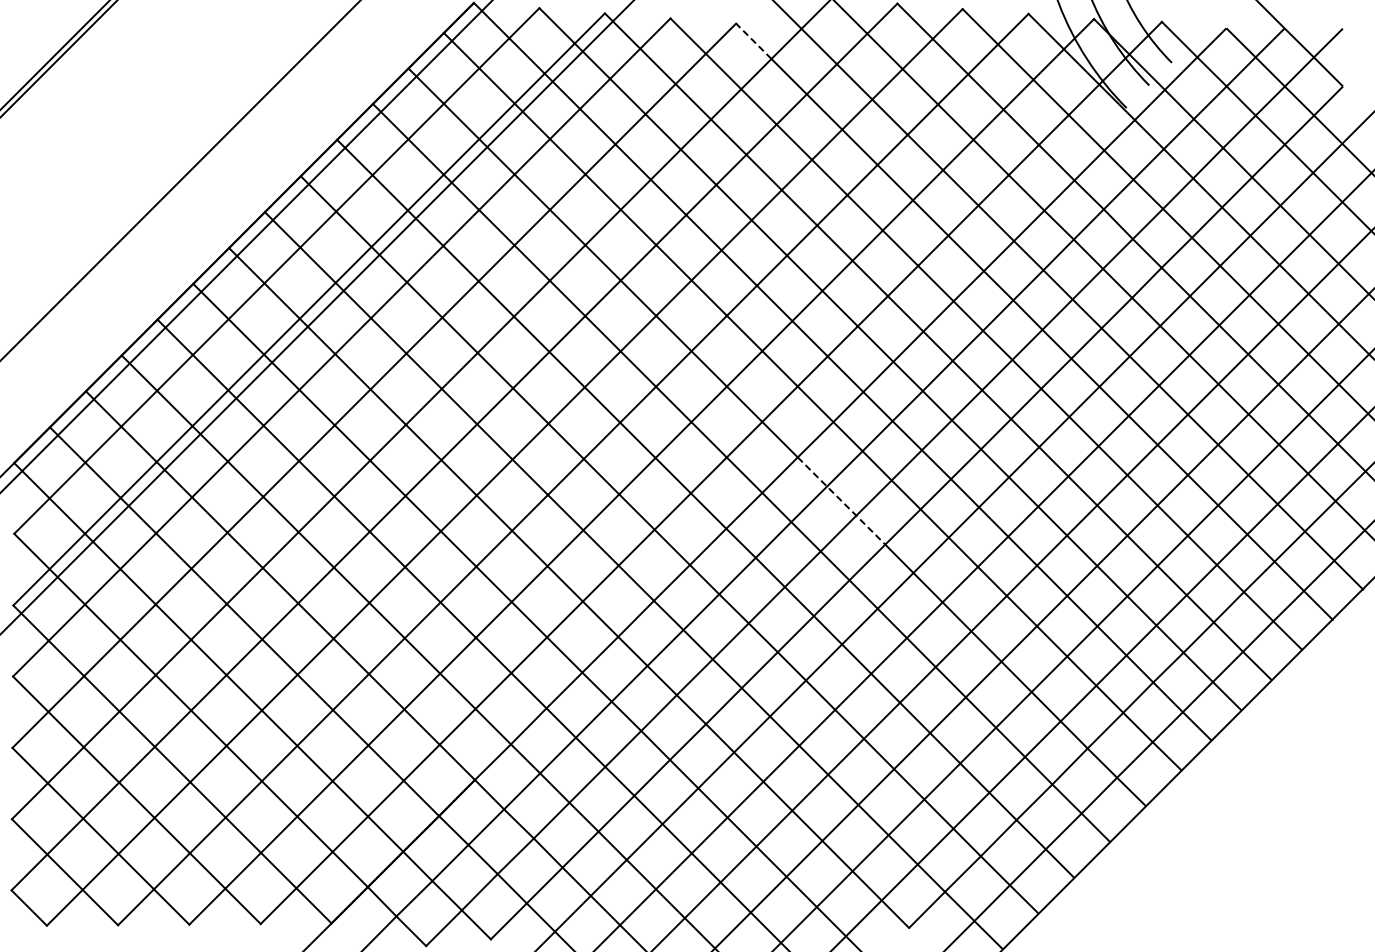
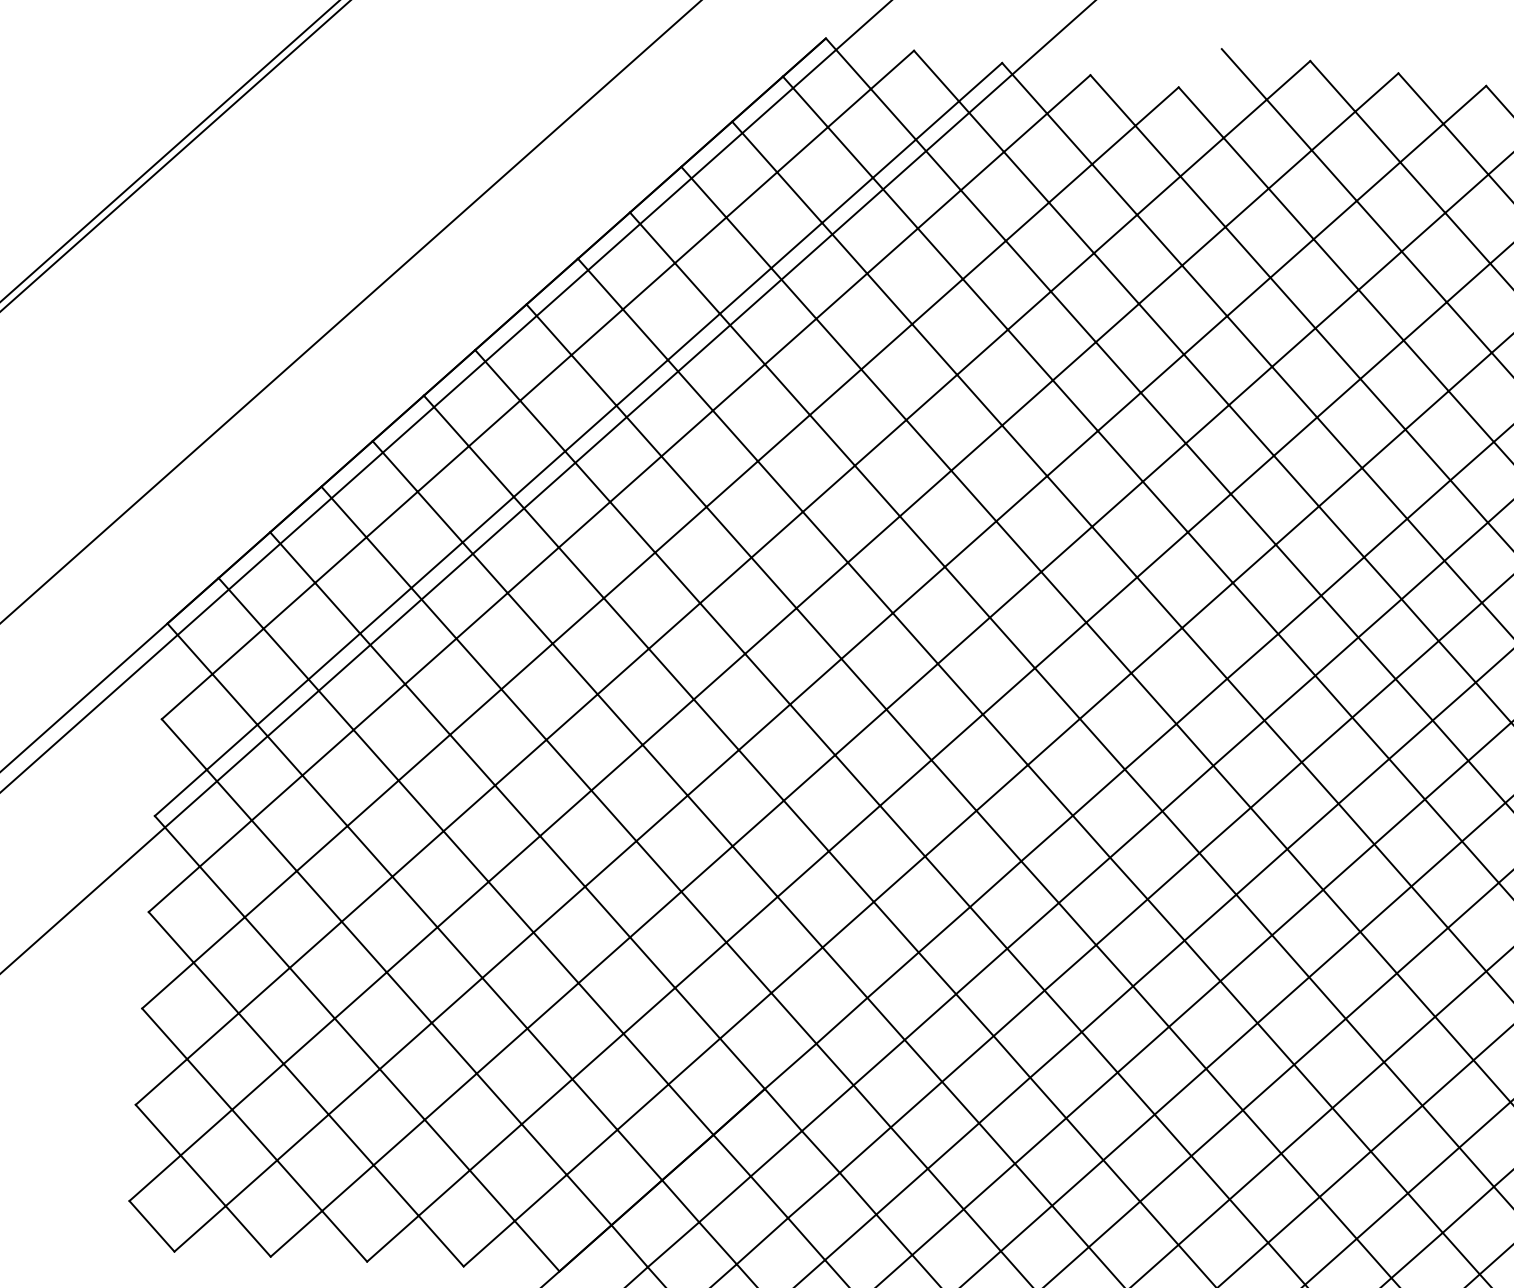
line: (753, 40) -> (1200, 111), dashed -> solid
line: (841, 501) -> (1282, 741), dashed -> solid

